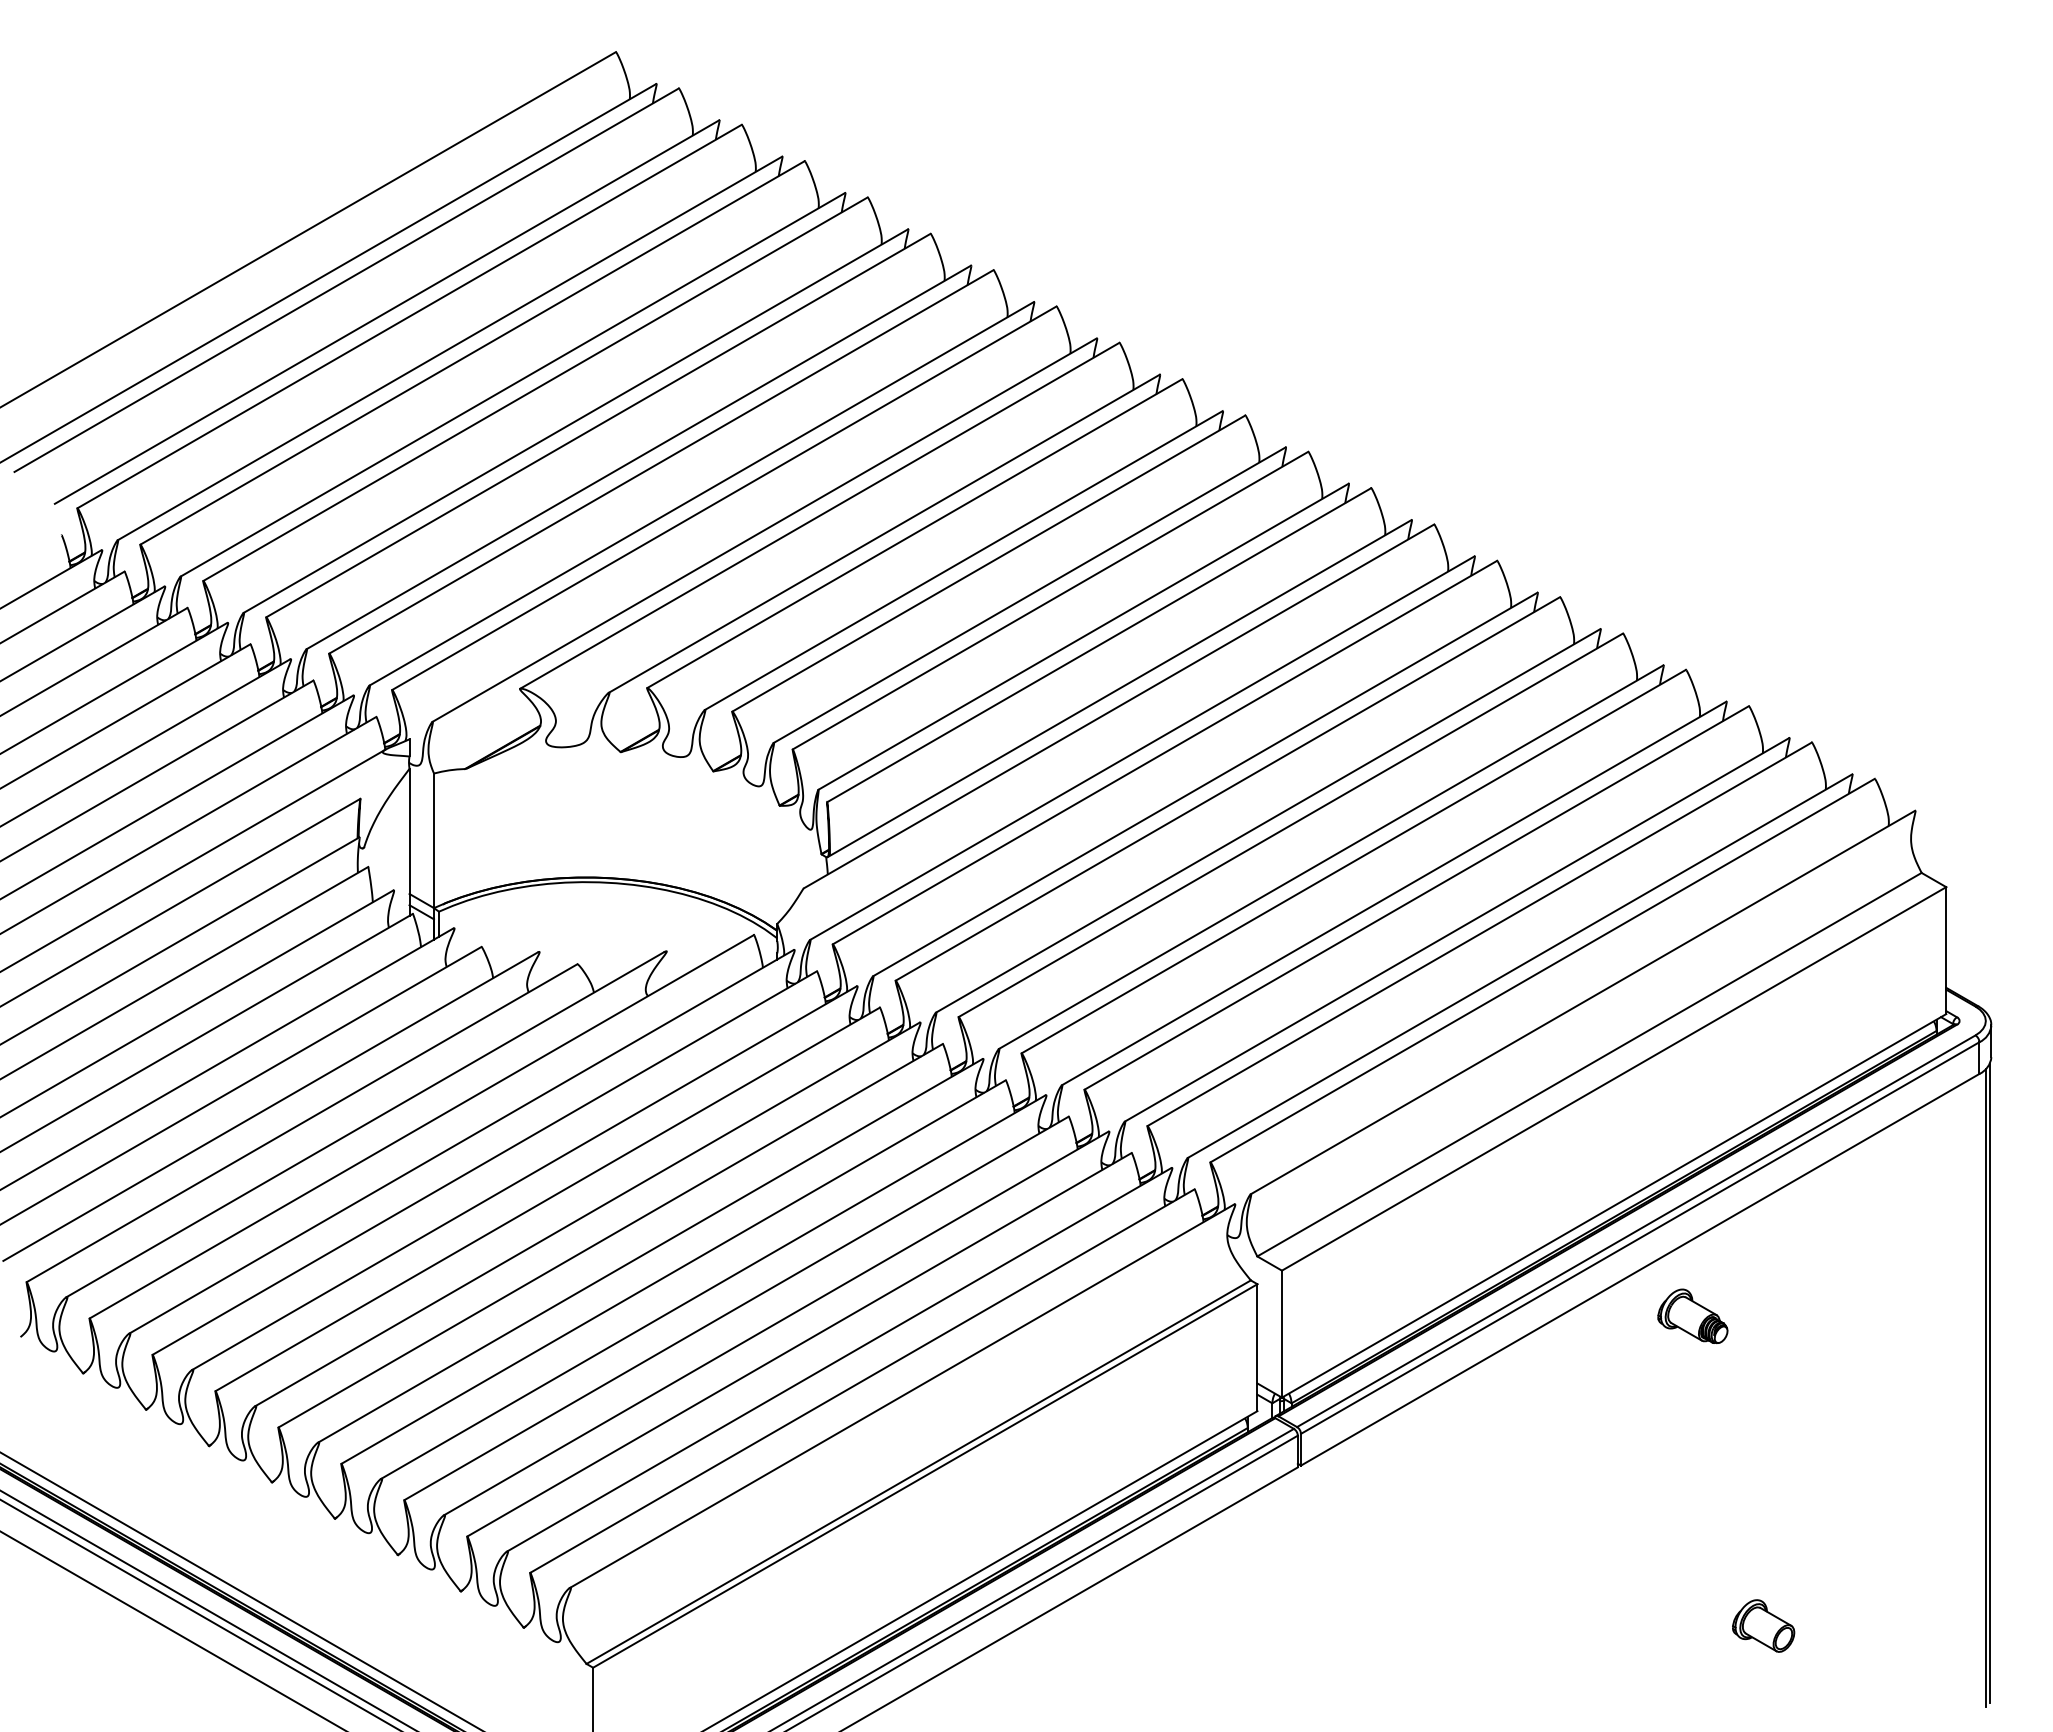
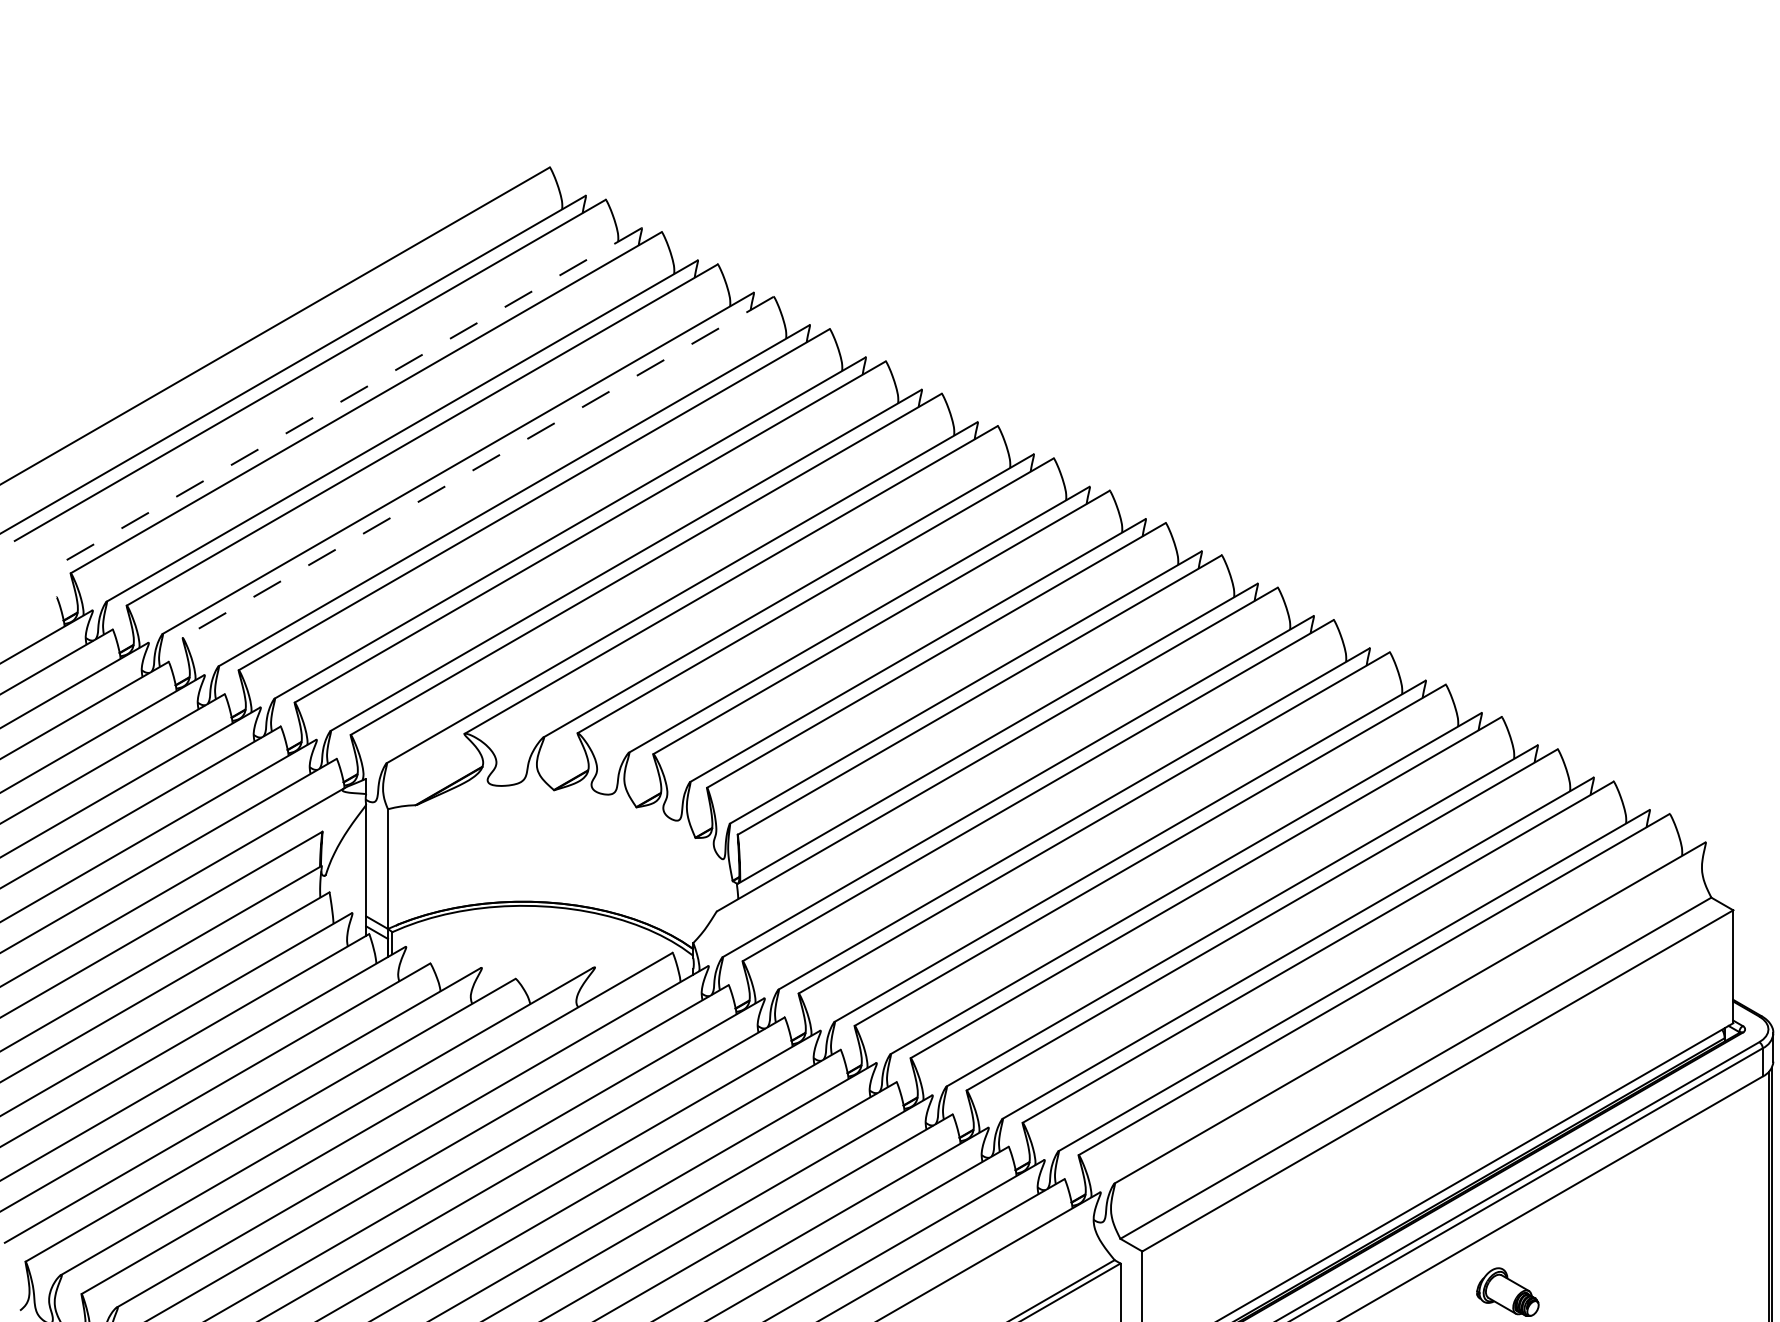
line: (387, 312) -> (346, 399), solid -> dashed
line: (535, 389) -> (478, 467), solid -> dashed

